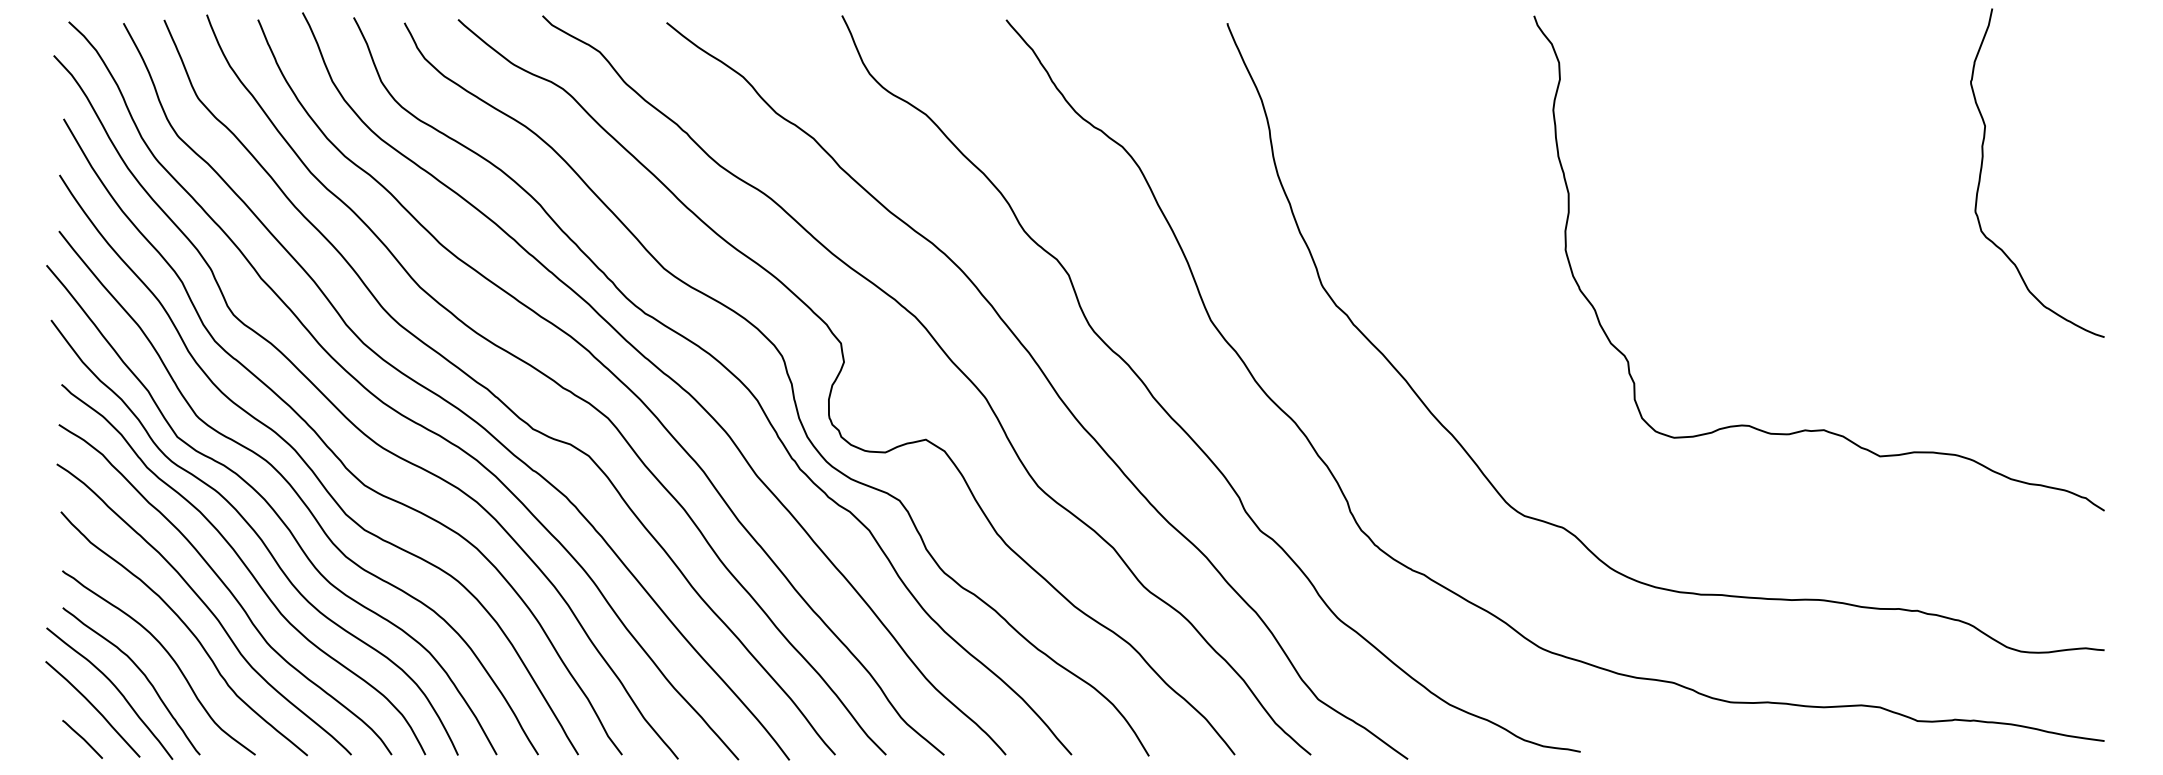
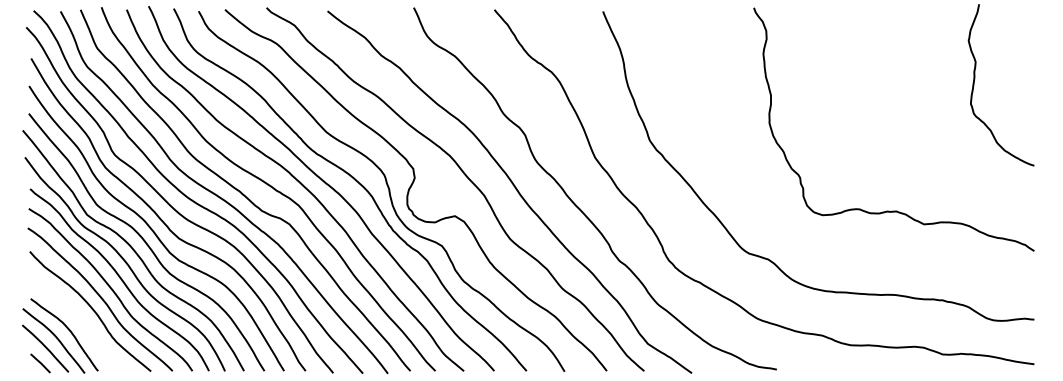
curve: (166, 654) -> (81, 321), removed

